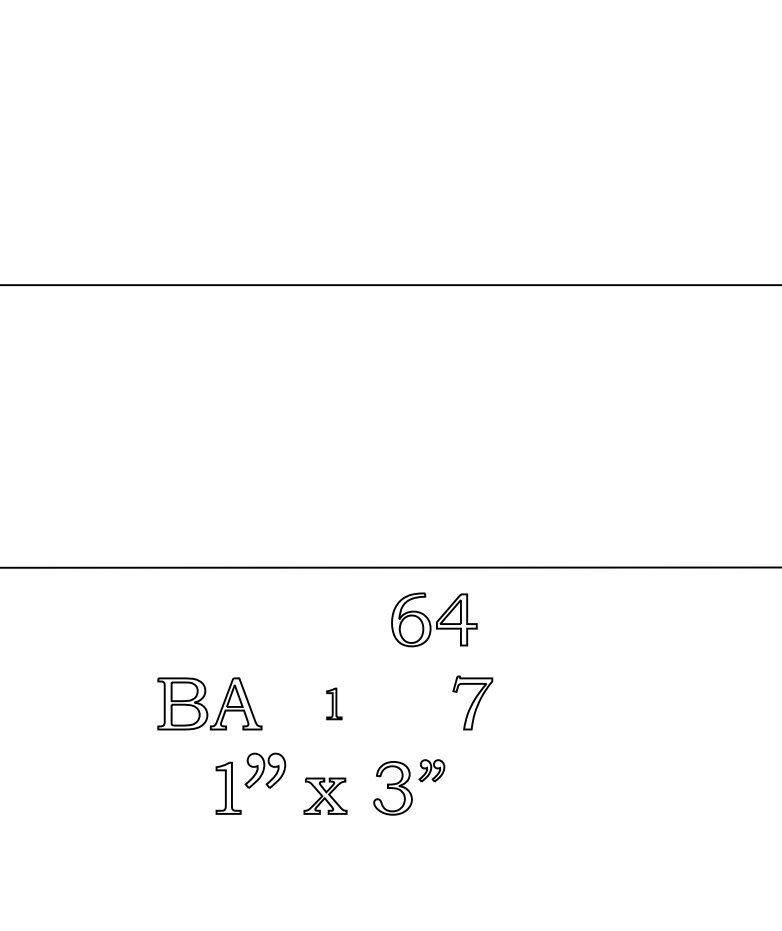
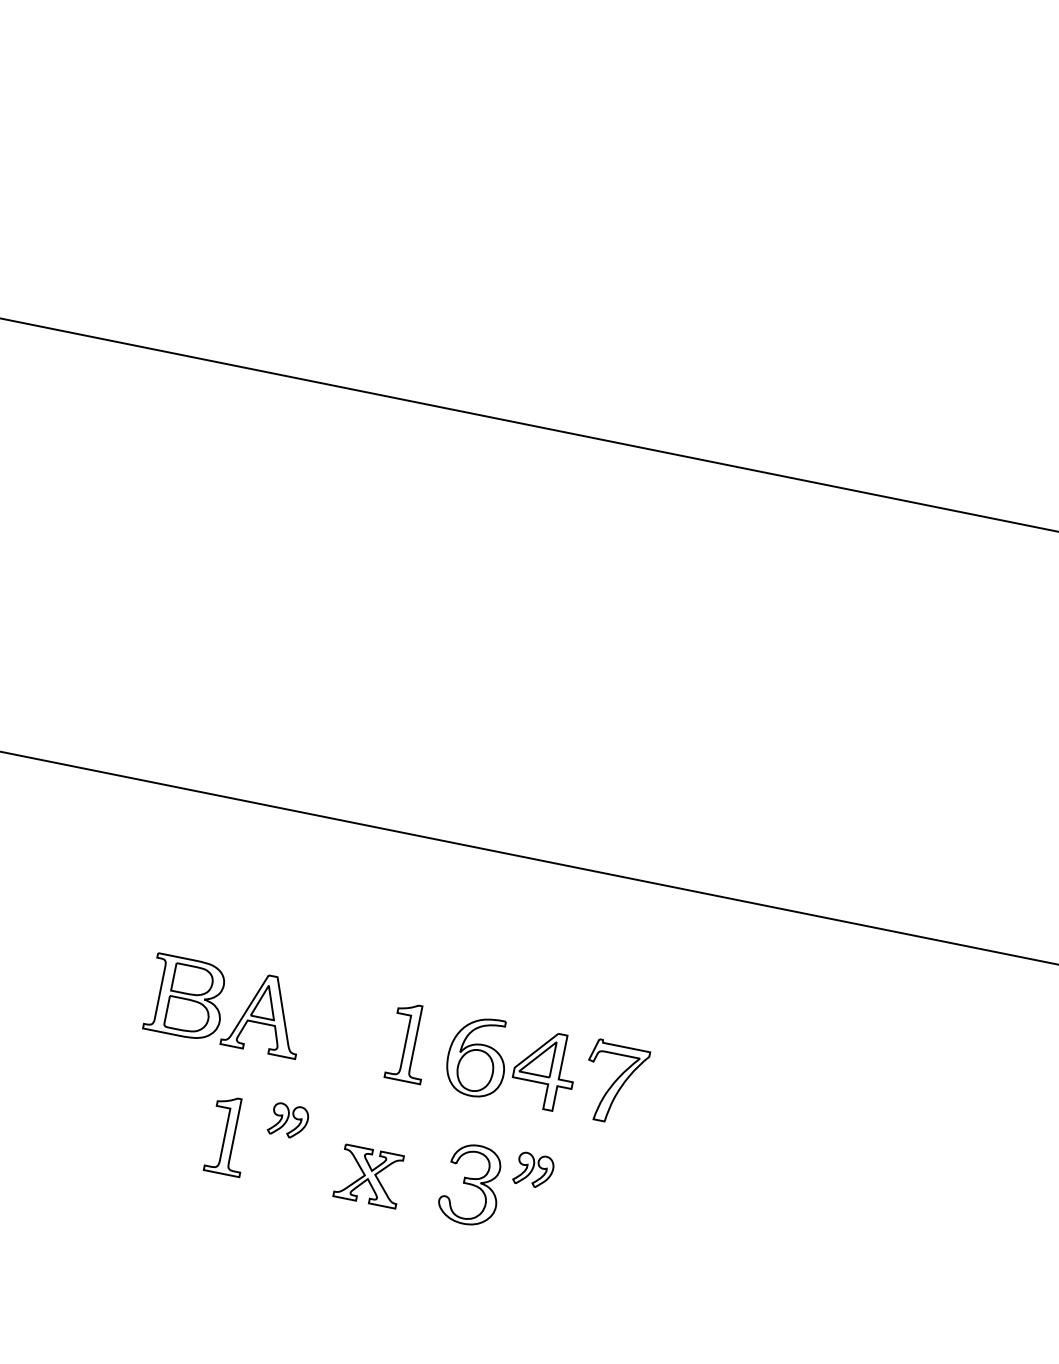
part: (434, 619) -> (511, 1062), moved
part: (334, 703) -> (410, 1042), size x1.67
part: (265, 770) -> (288, 1120), size x0.62

